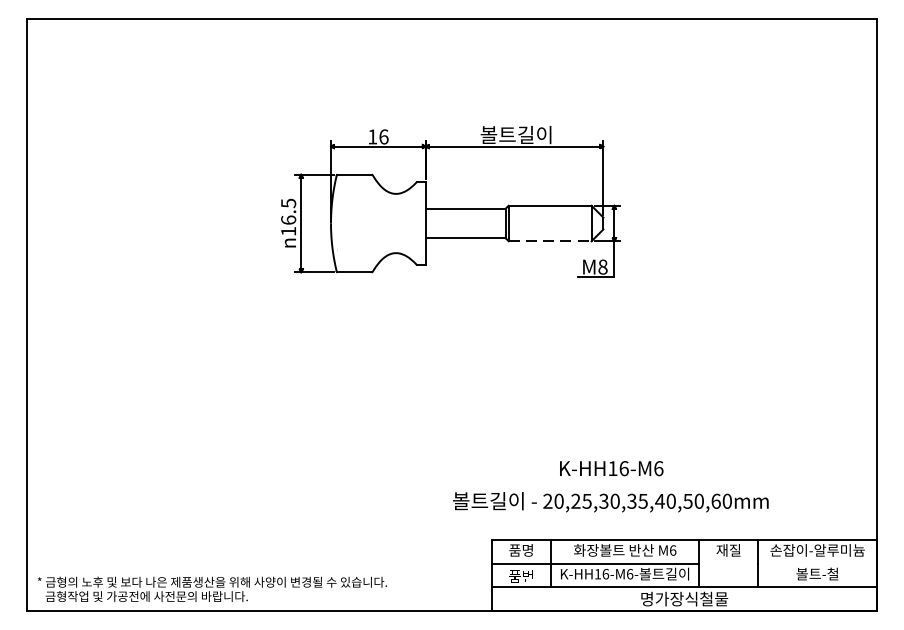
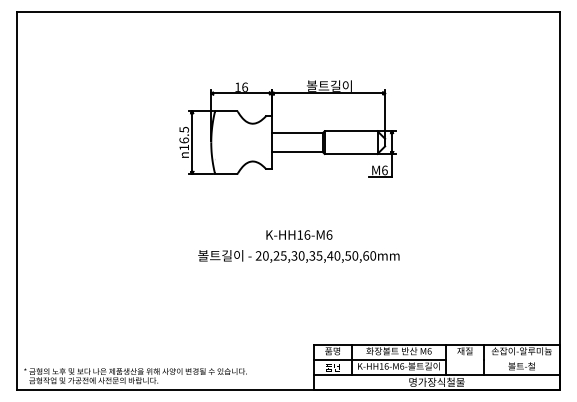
line: (550, 240) -> (351, 153), dashed -> solid
text: (602, 265) -> (384, 169), M8 -> M6
text: (610, 486) -> (298, 246), moved

